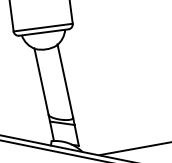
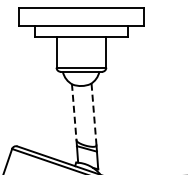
line: (64, 80) -> (93, 113), solid -> dashed
line: (41, 81) -> (74, 112), solid -> dashed

